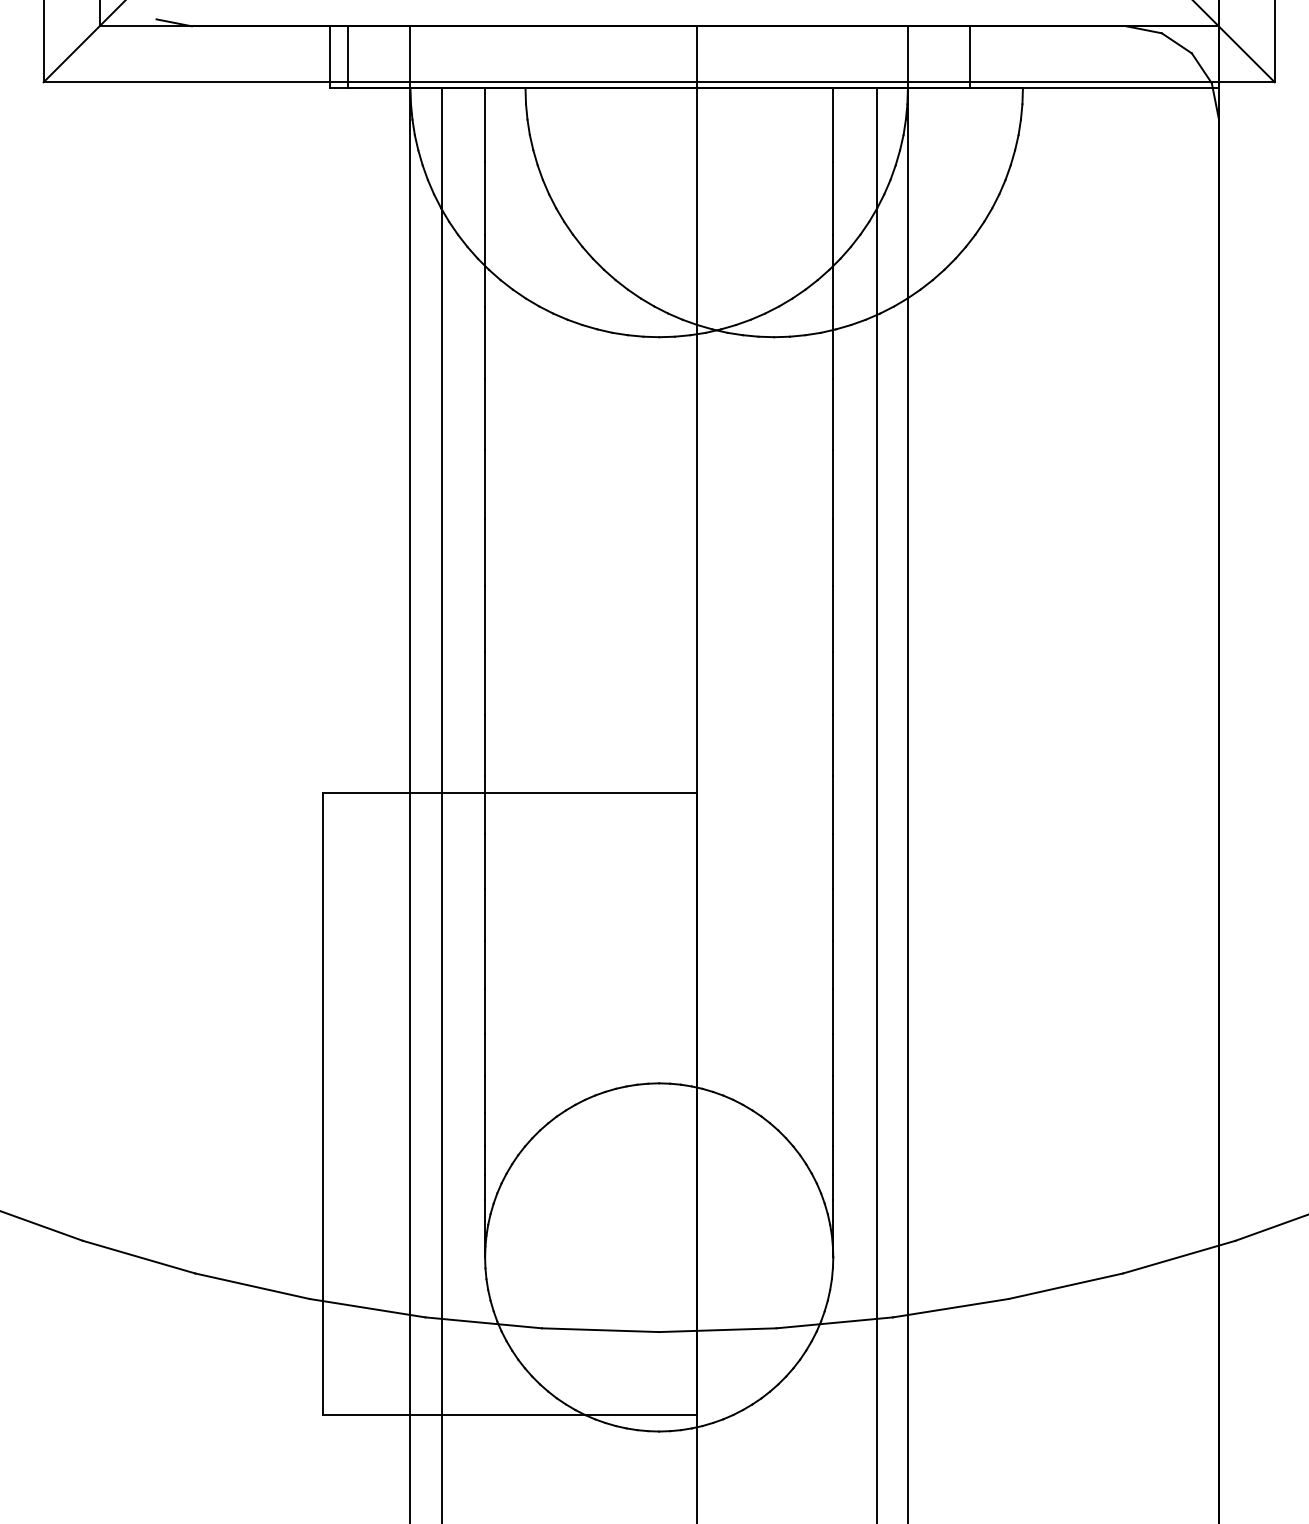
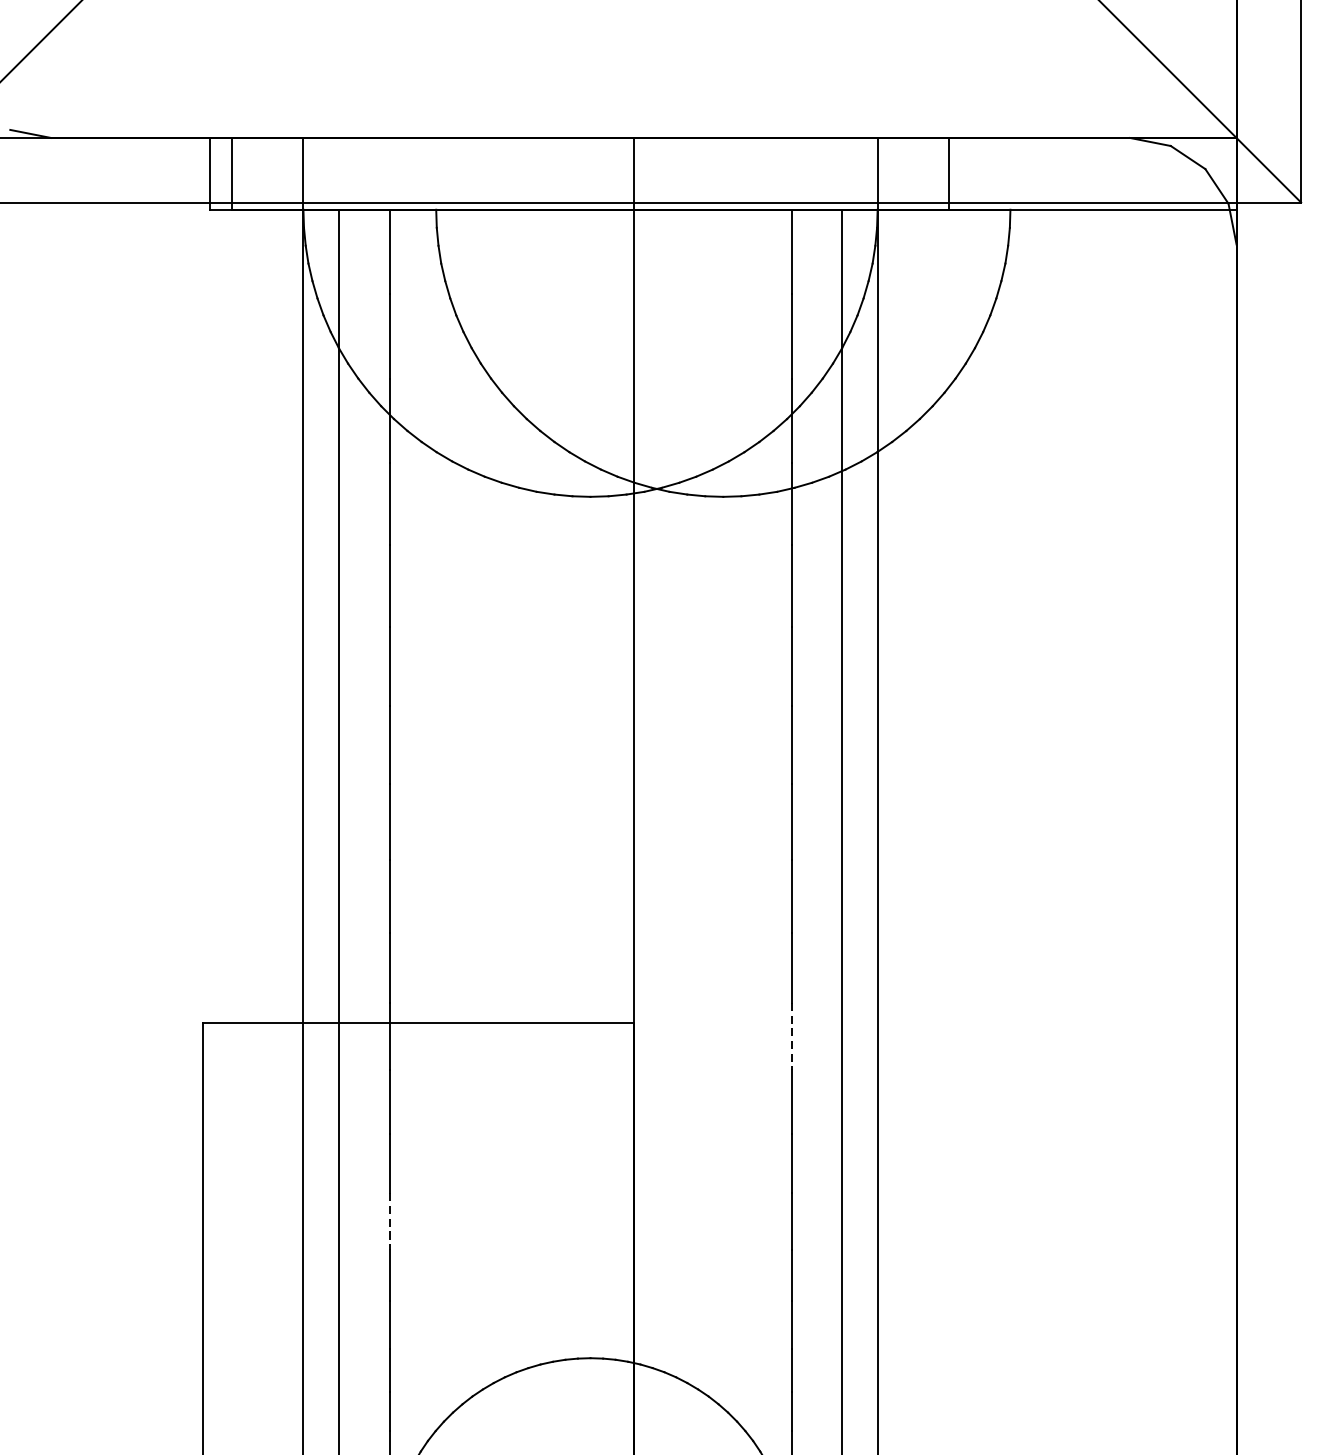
line: (833, 805) -> (791, 1037), solid -> dashed
line: (485, 965) -> (390, 1222), solid -> dashed

